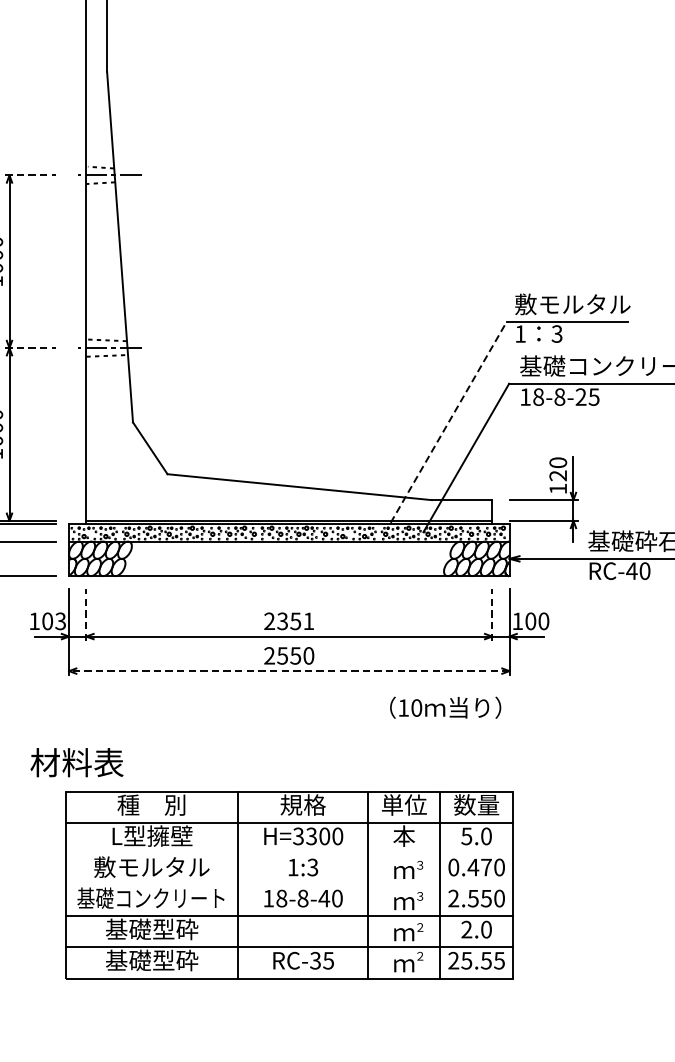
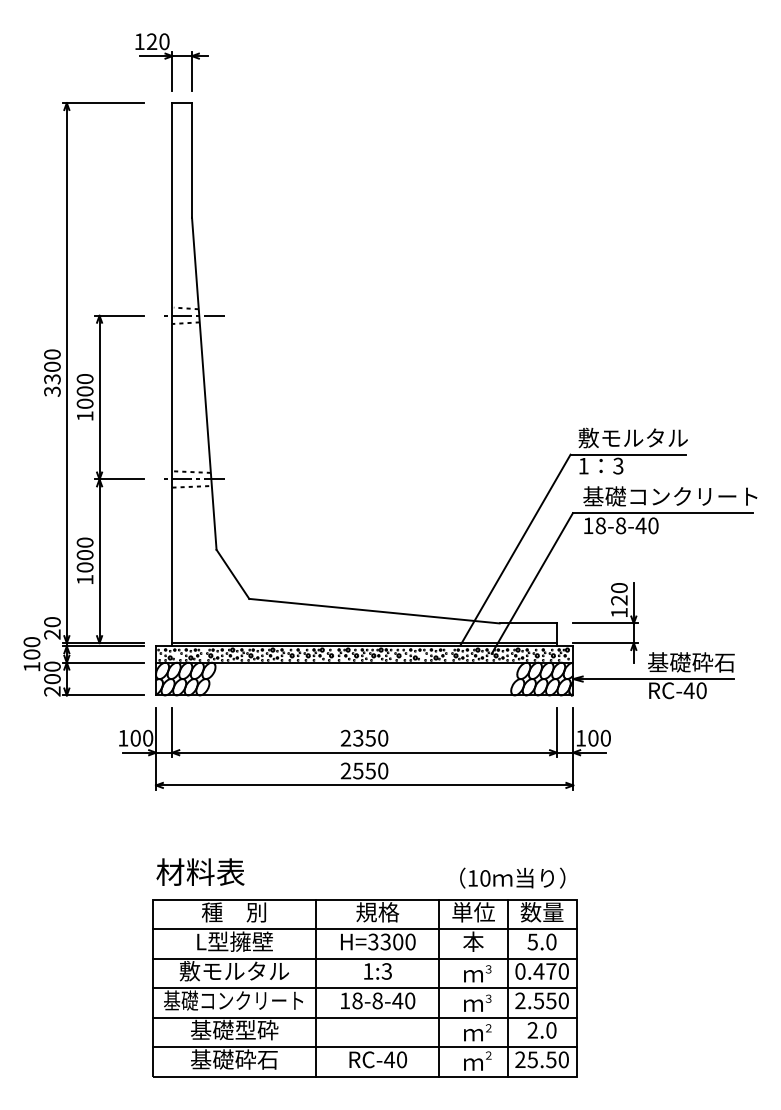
line: (31, 175) -> (120, 315), dashed -> solid
line: (31, 348) -> (120, 479), dashed -> solid
text: (586, 396) -> (646, 525), 18-8-25 -> 18-8-40
line: (448, 422) -> (515, 549), dashed -> solid
line: (86, 615) -> (172, 732), dashed -> solid
line: (491, 615) -> (556, 732), dashed -> solid
text: (309, 620) -> (383, 737), 2351 -> 2350
text: (60, 621) -> (147, 738), 103 -> 100
line: (289, 671) -> (364, 785), dashed -> solid
text: (445, 707) -> (512, 877), moved
text: (76, 761) -> (200, 871), moved
line: (289, 853) -> (364, 958), added
line: (289, 885) -> (364, 988), added
text: (175, 960) -> (256, 1059), 基礎型砕 -> 基礎砕石
text: (321, 960) -> (395, 1059), RC-35 -> RC-40
text: (499, 960) -> (563, 1059), 25.55 -> 25.50

